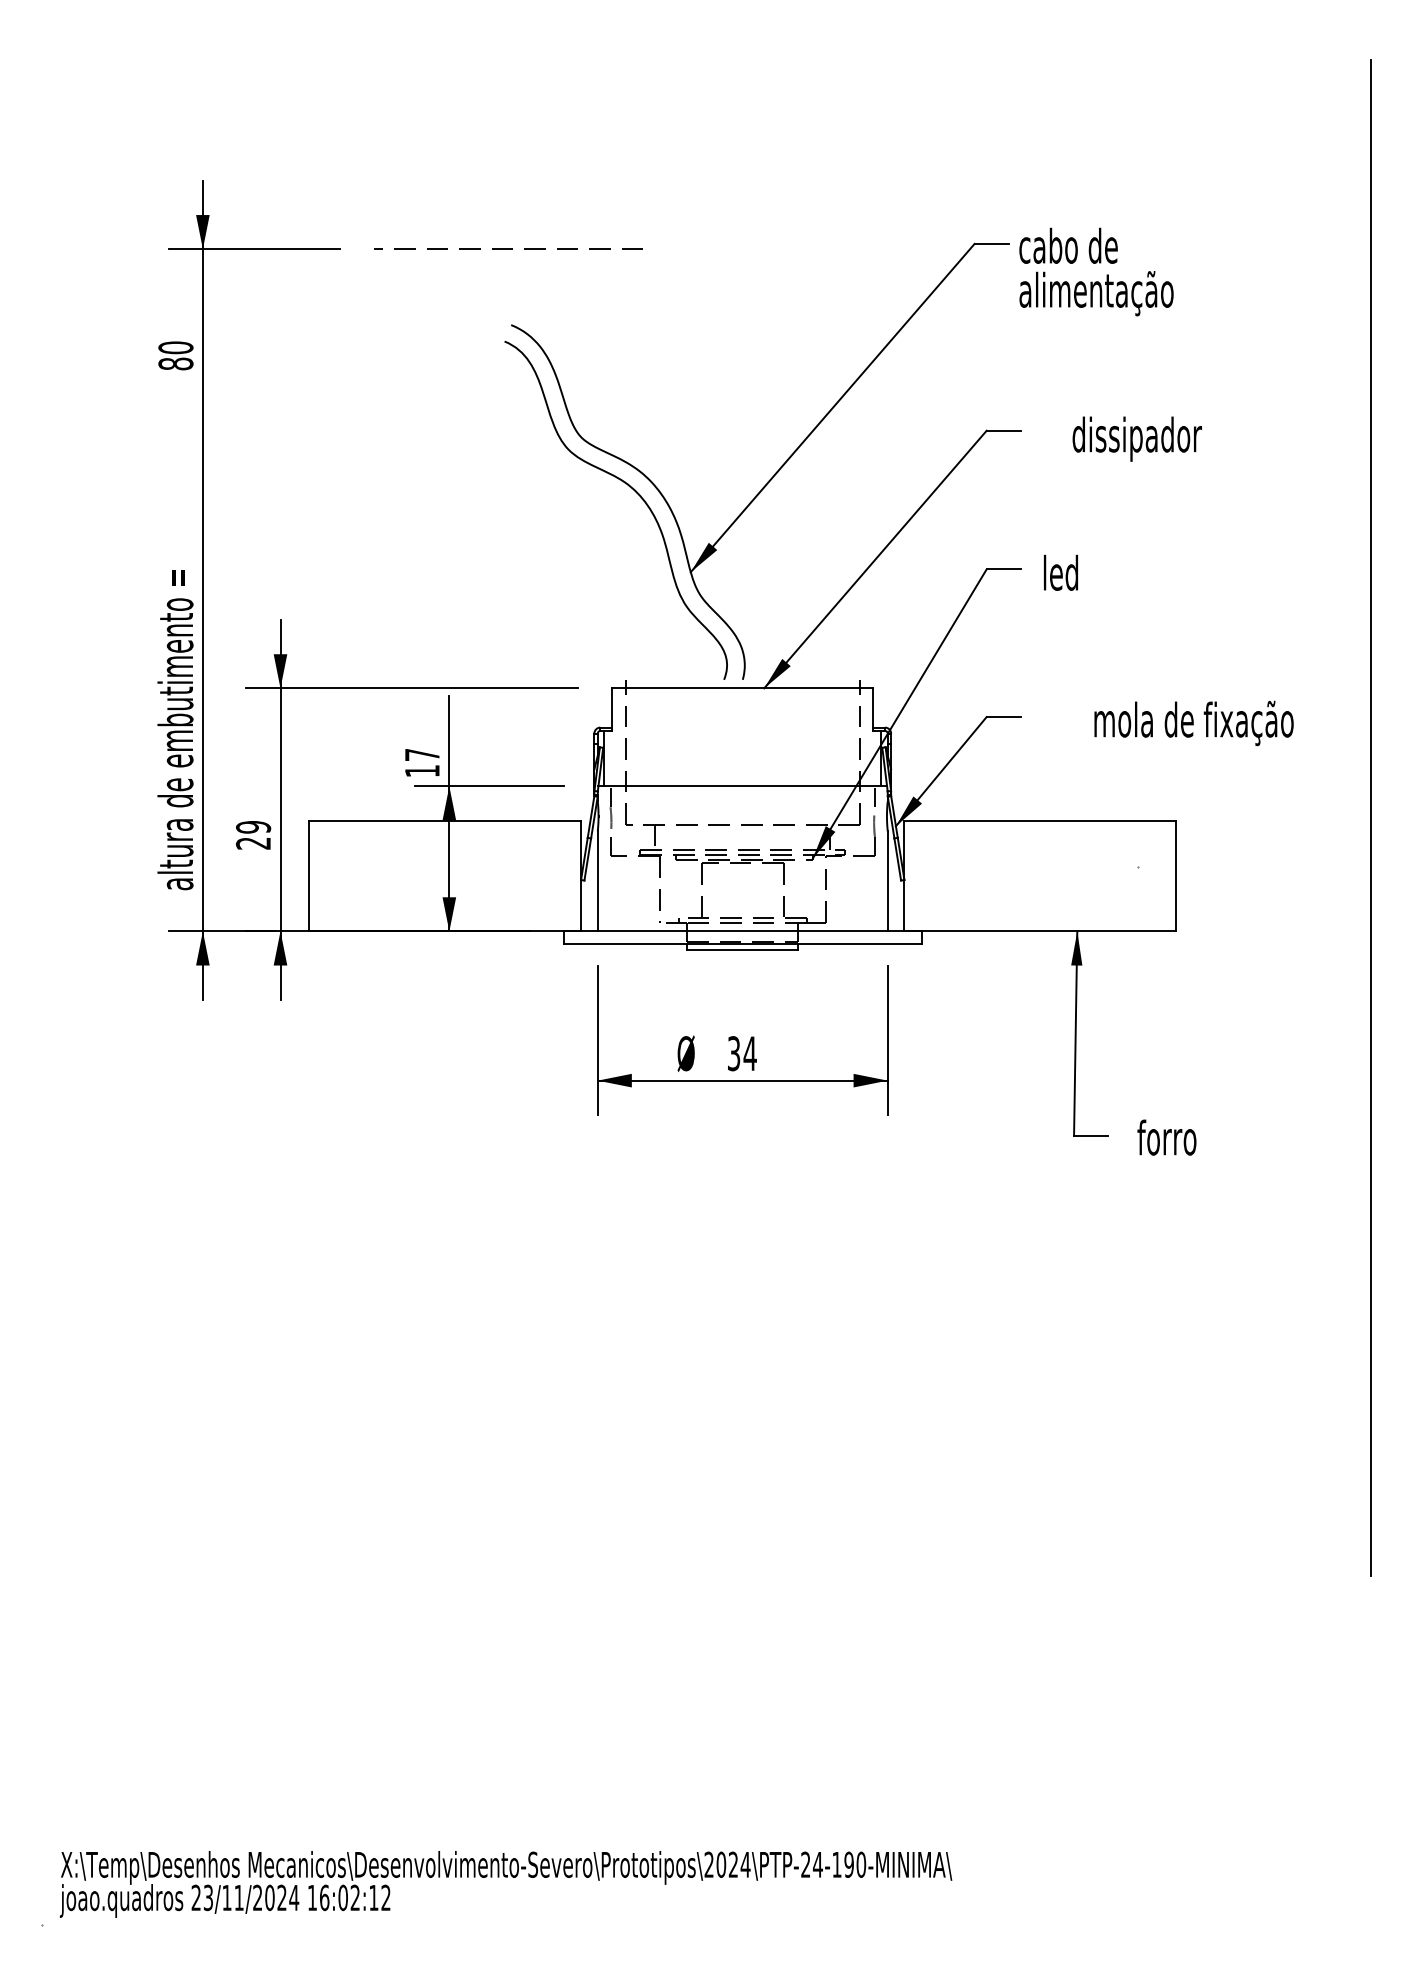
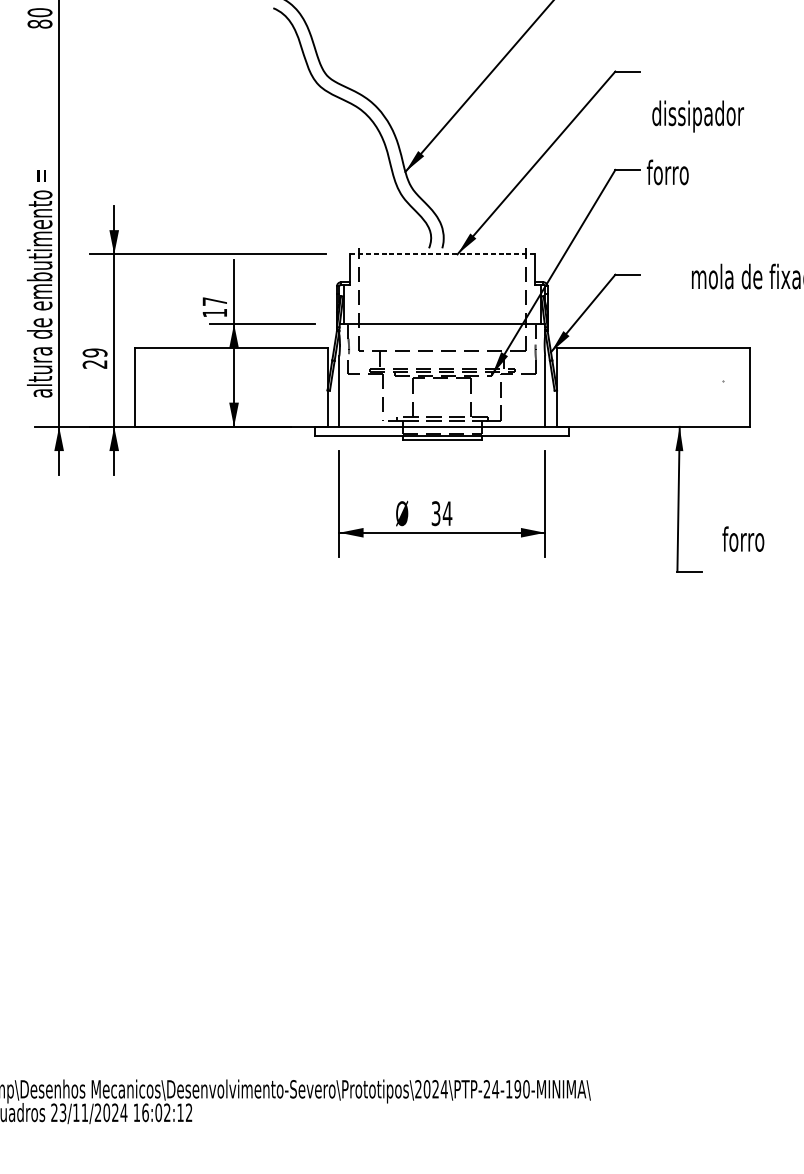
text: (1136, 438) -> (697, 116), moved
text: (1060, 572) -> (667, 172), led -> forro
line: (742, 688) -> (442, 254), solid -> dashed
text: (1166, 1137) -> (743, 539), moved

